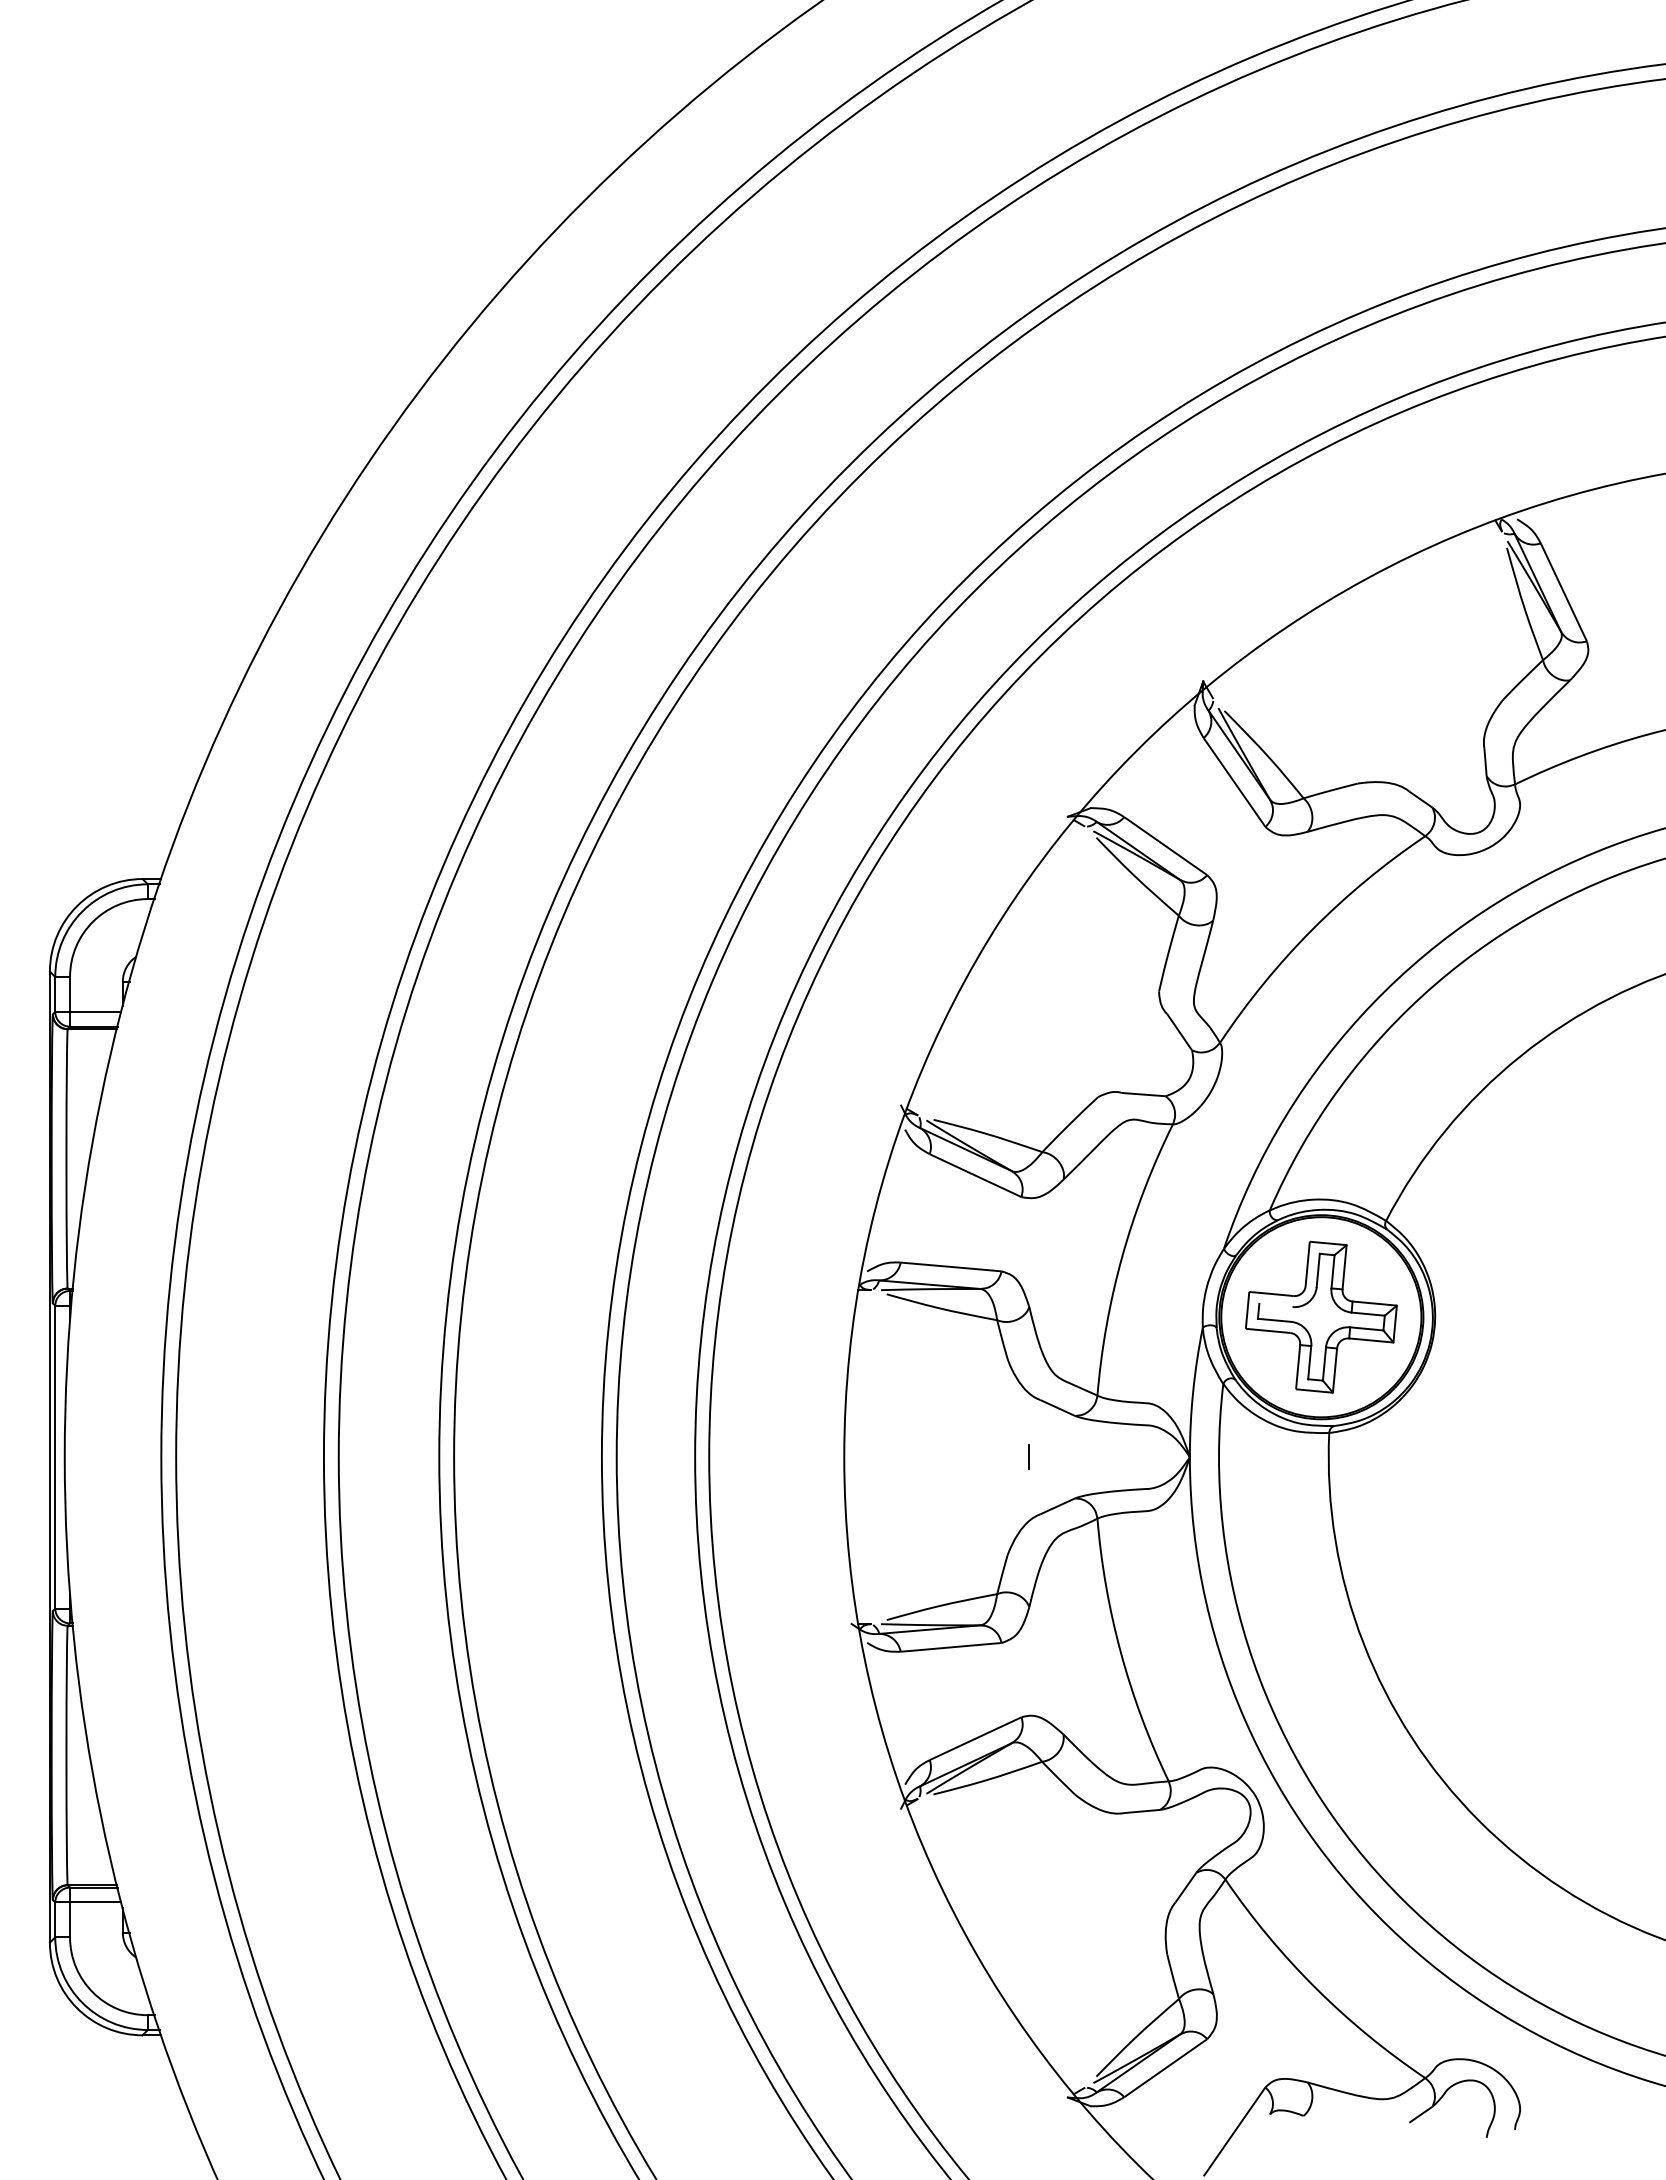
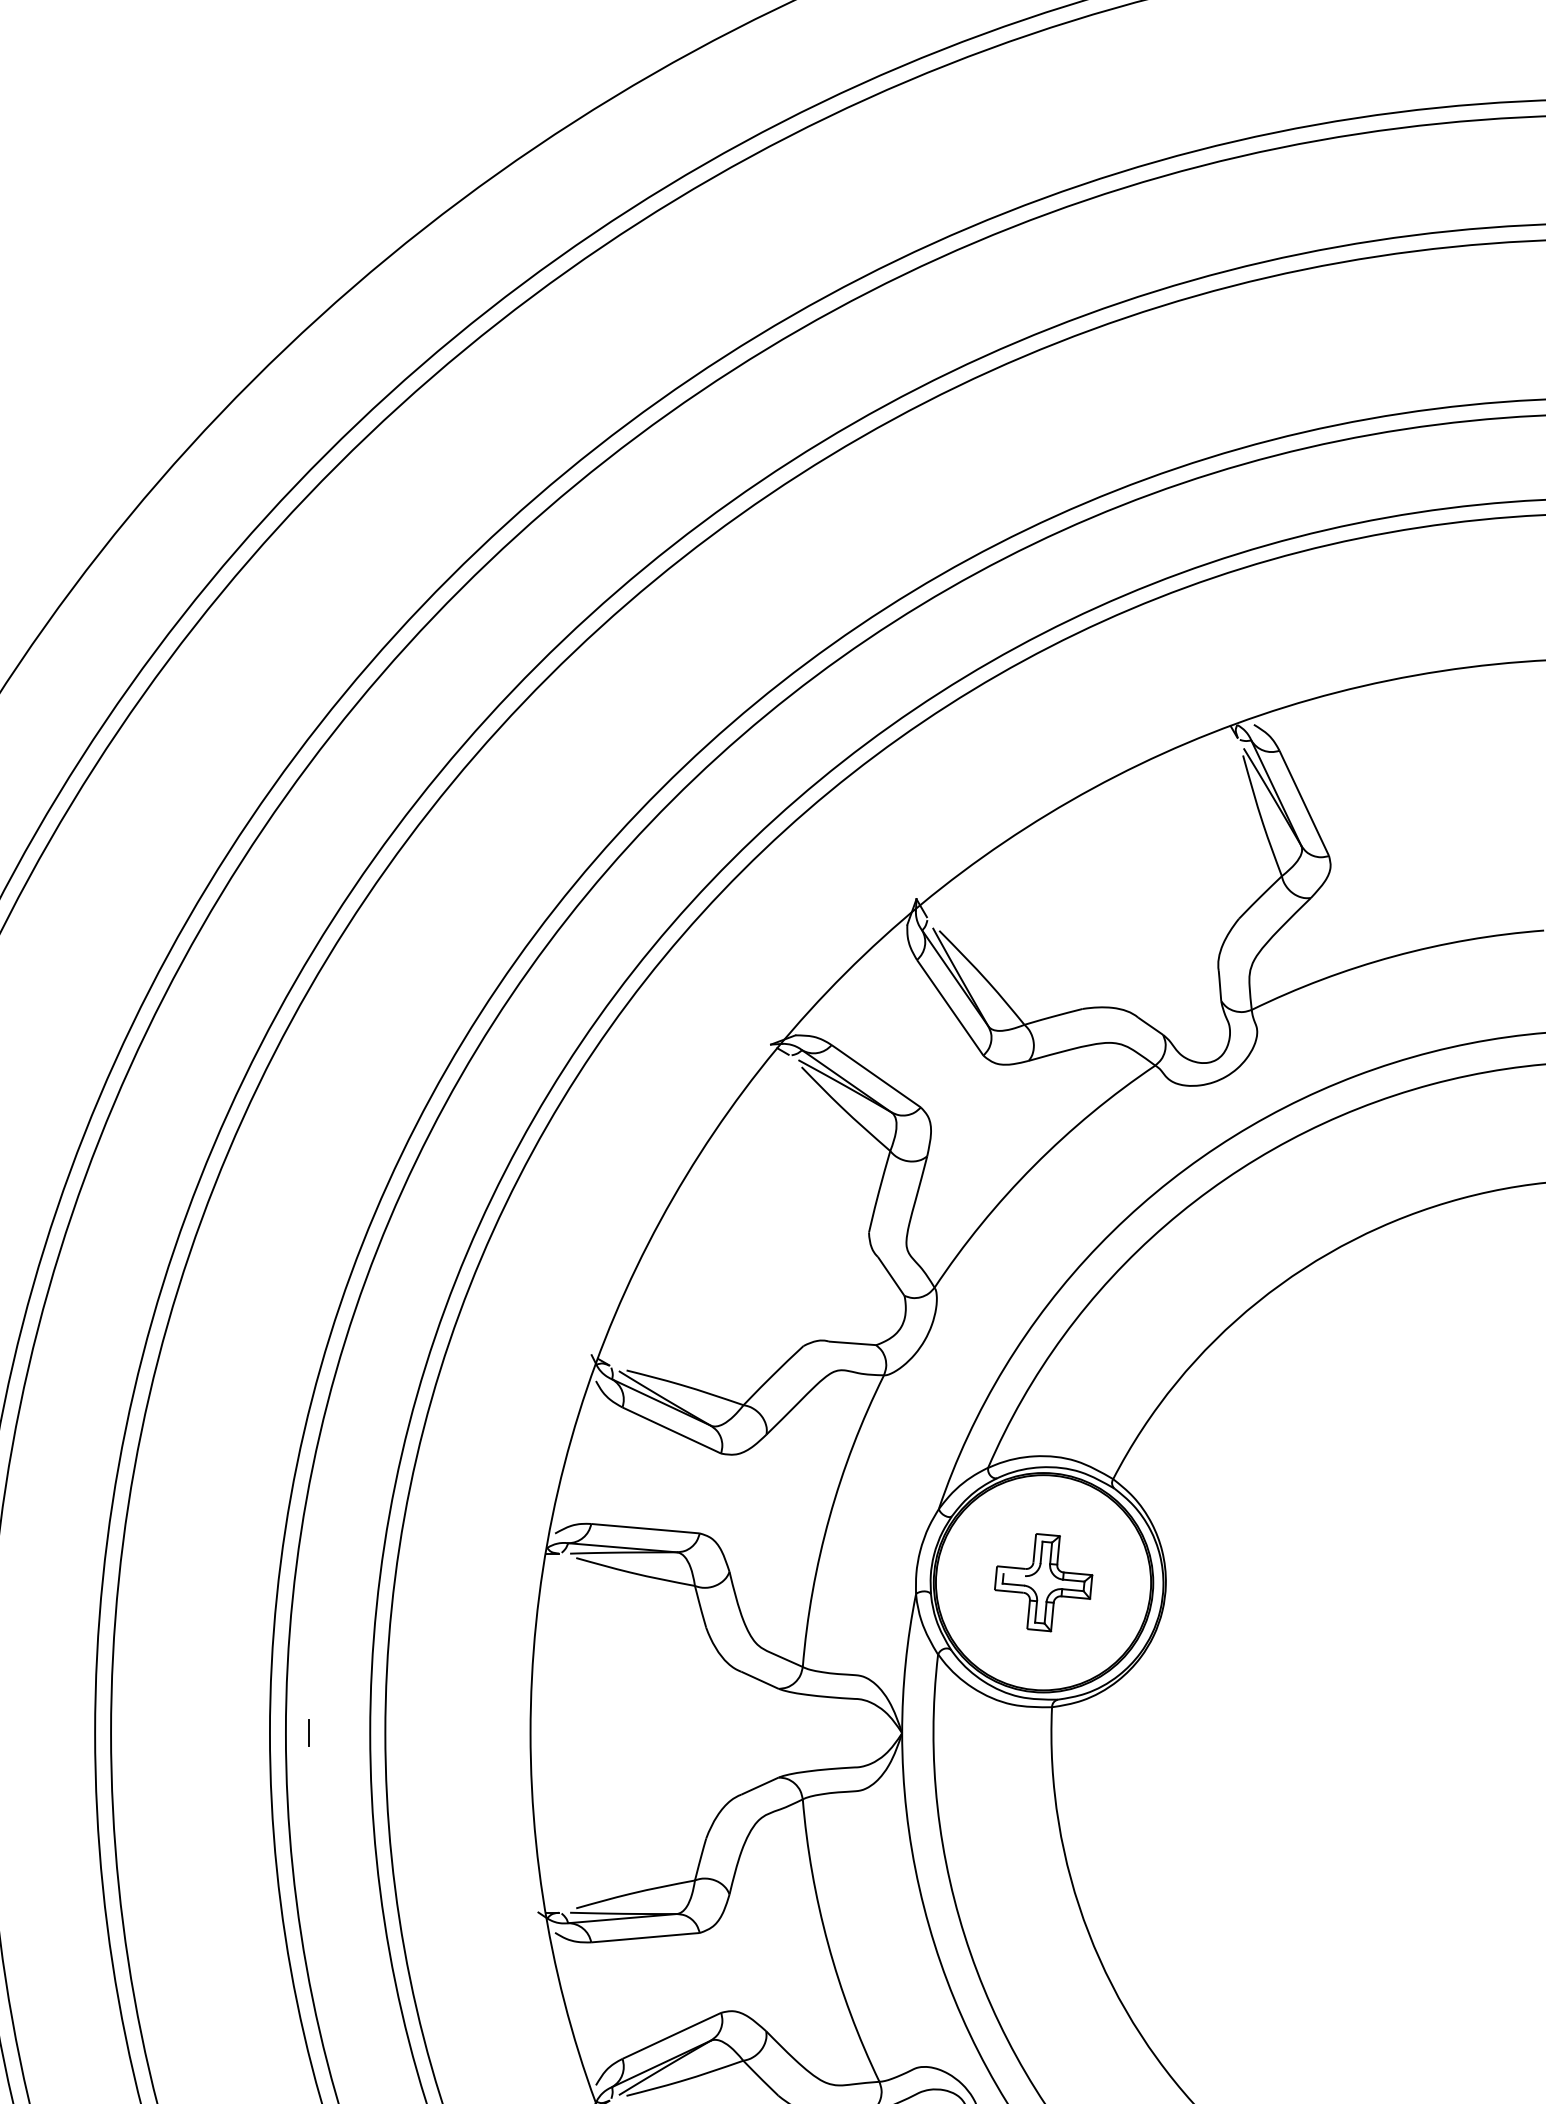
part: (1321, 1316) -> (1043, 1581), size x0.6
line: (1028, 1456) -> (308, 1732), moved

